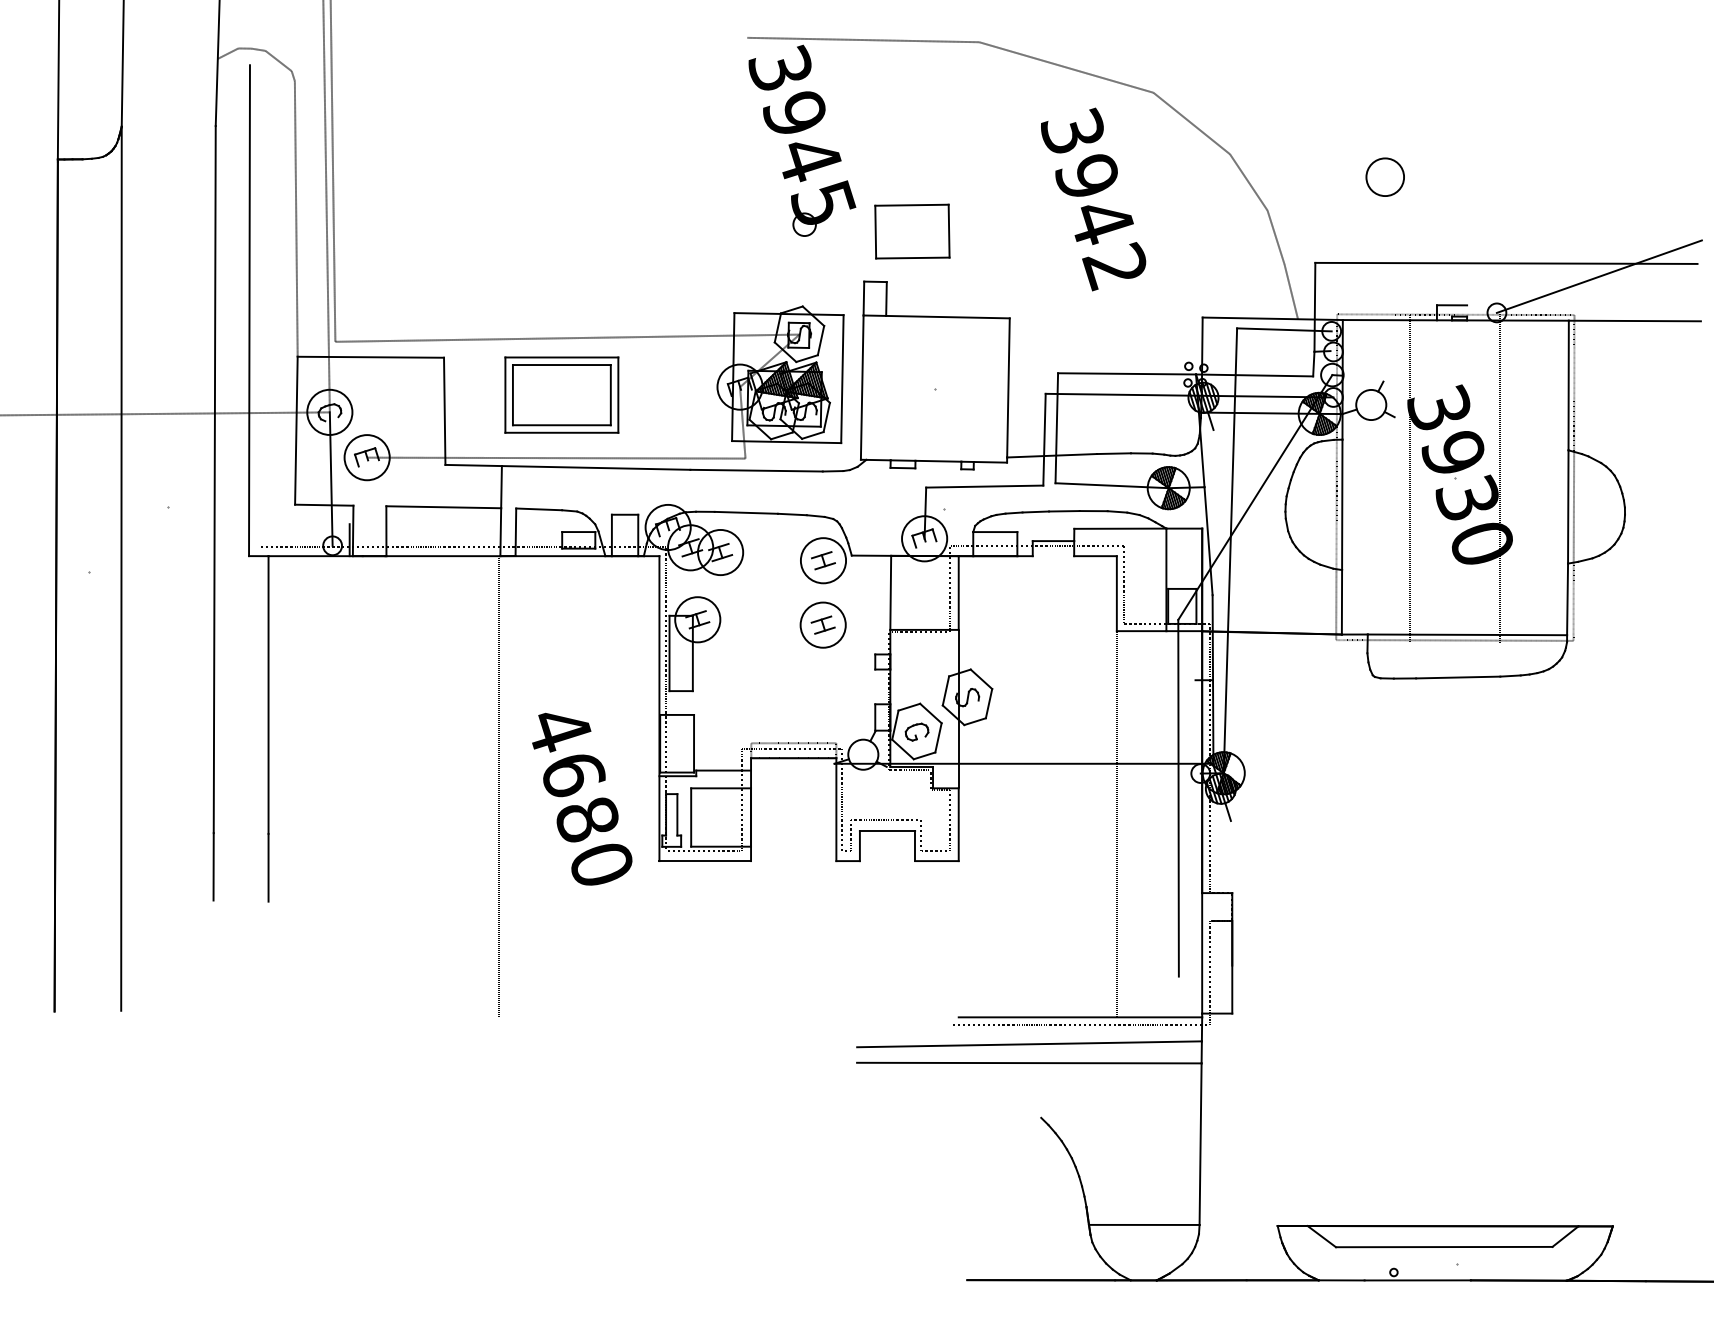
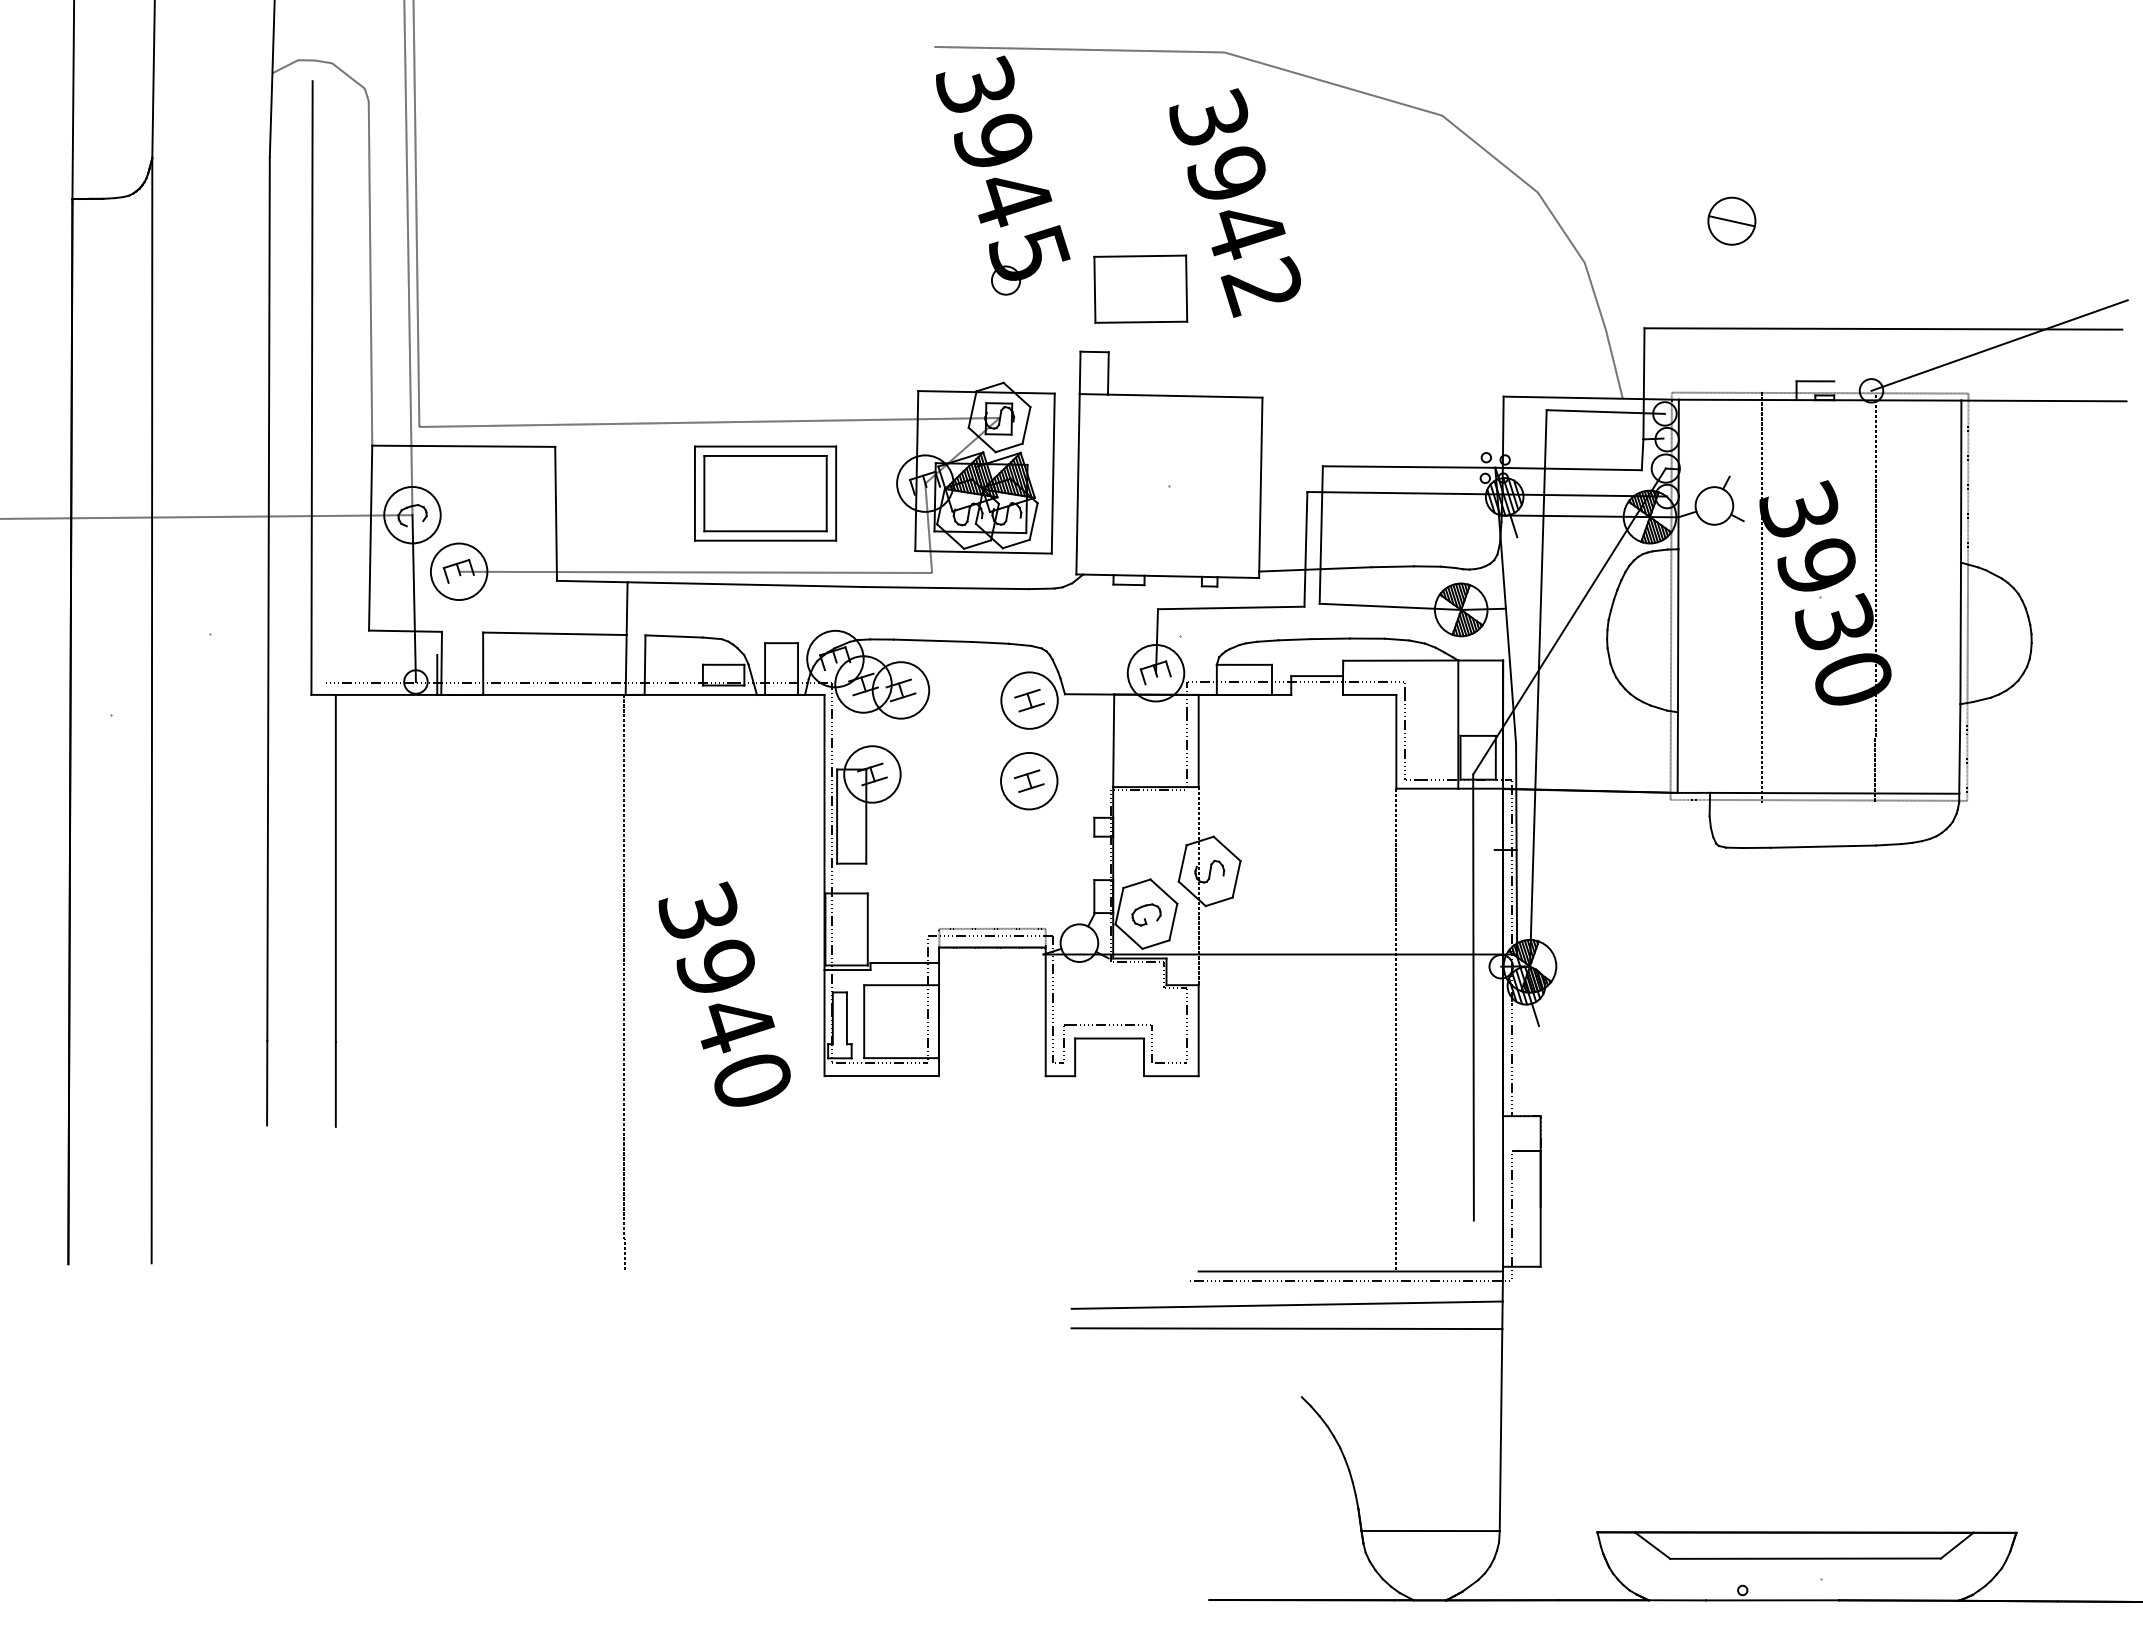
line: (1384, 177) -> (1731, 221), added
text: (1092, 199) -> (1234, 202), moved
part: (561, 395) -> (765, 493), moved
text: (573, 774) -> (716, 967), 4680 -> 3940

